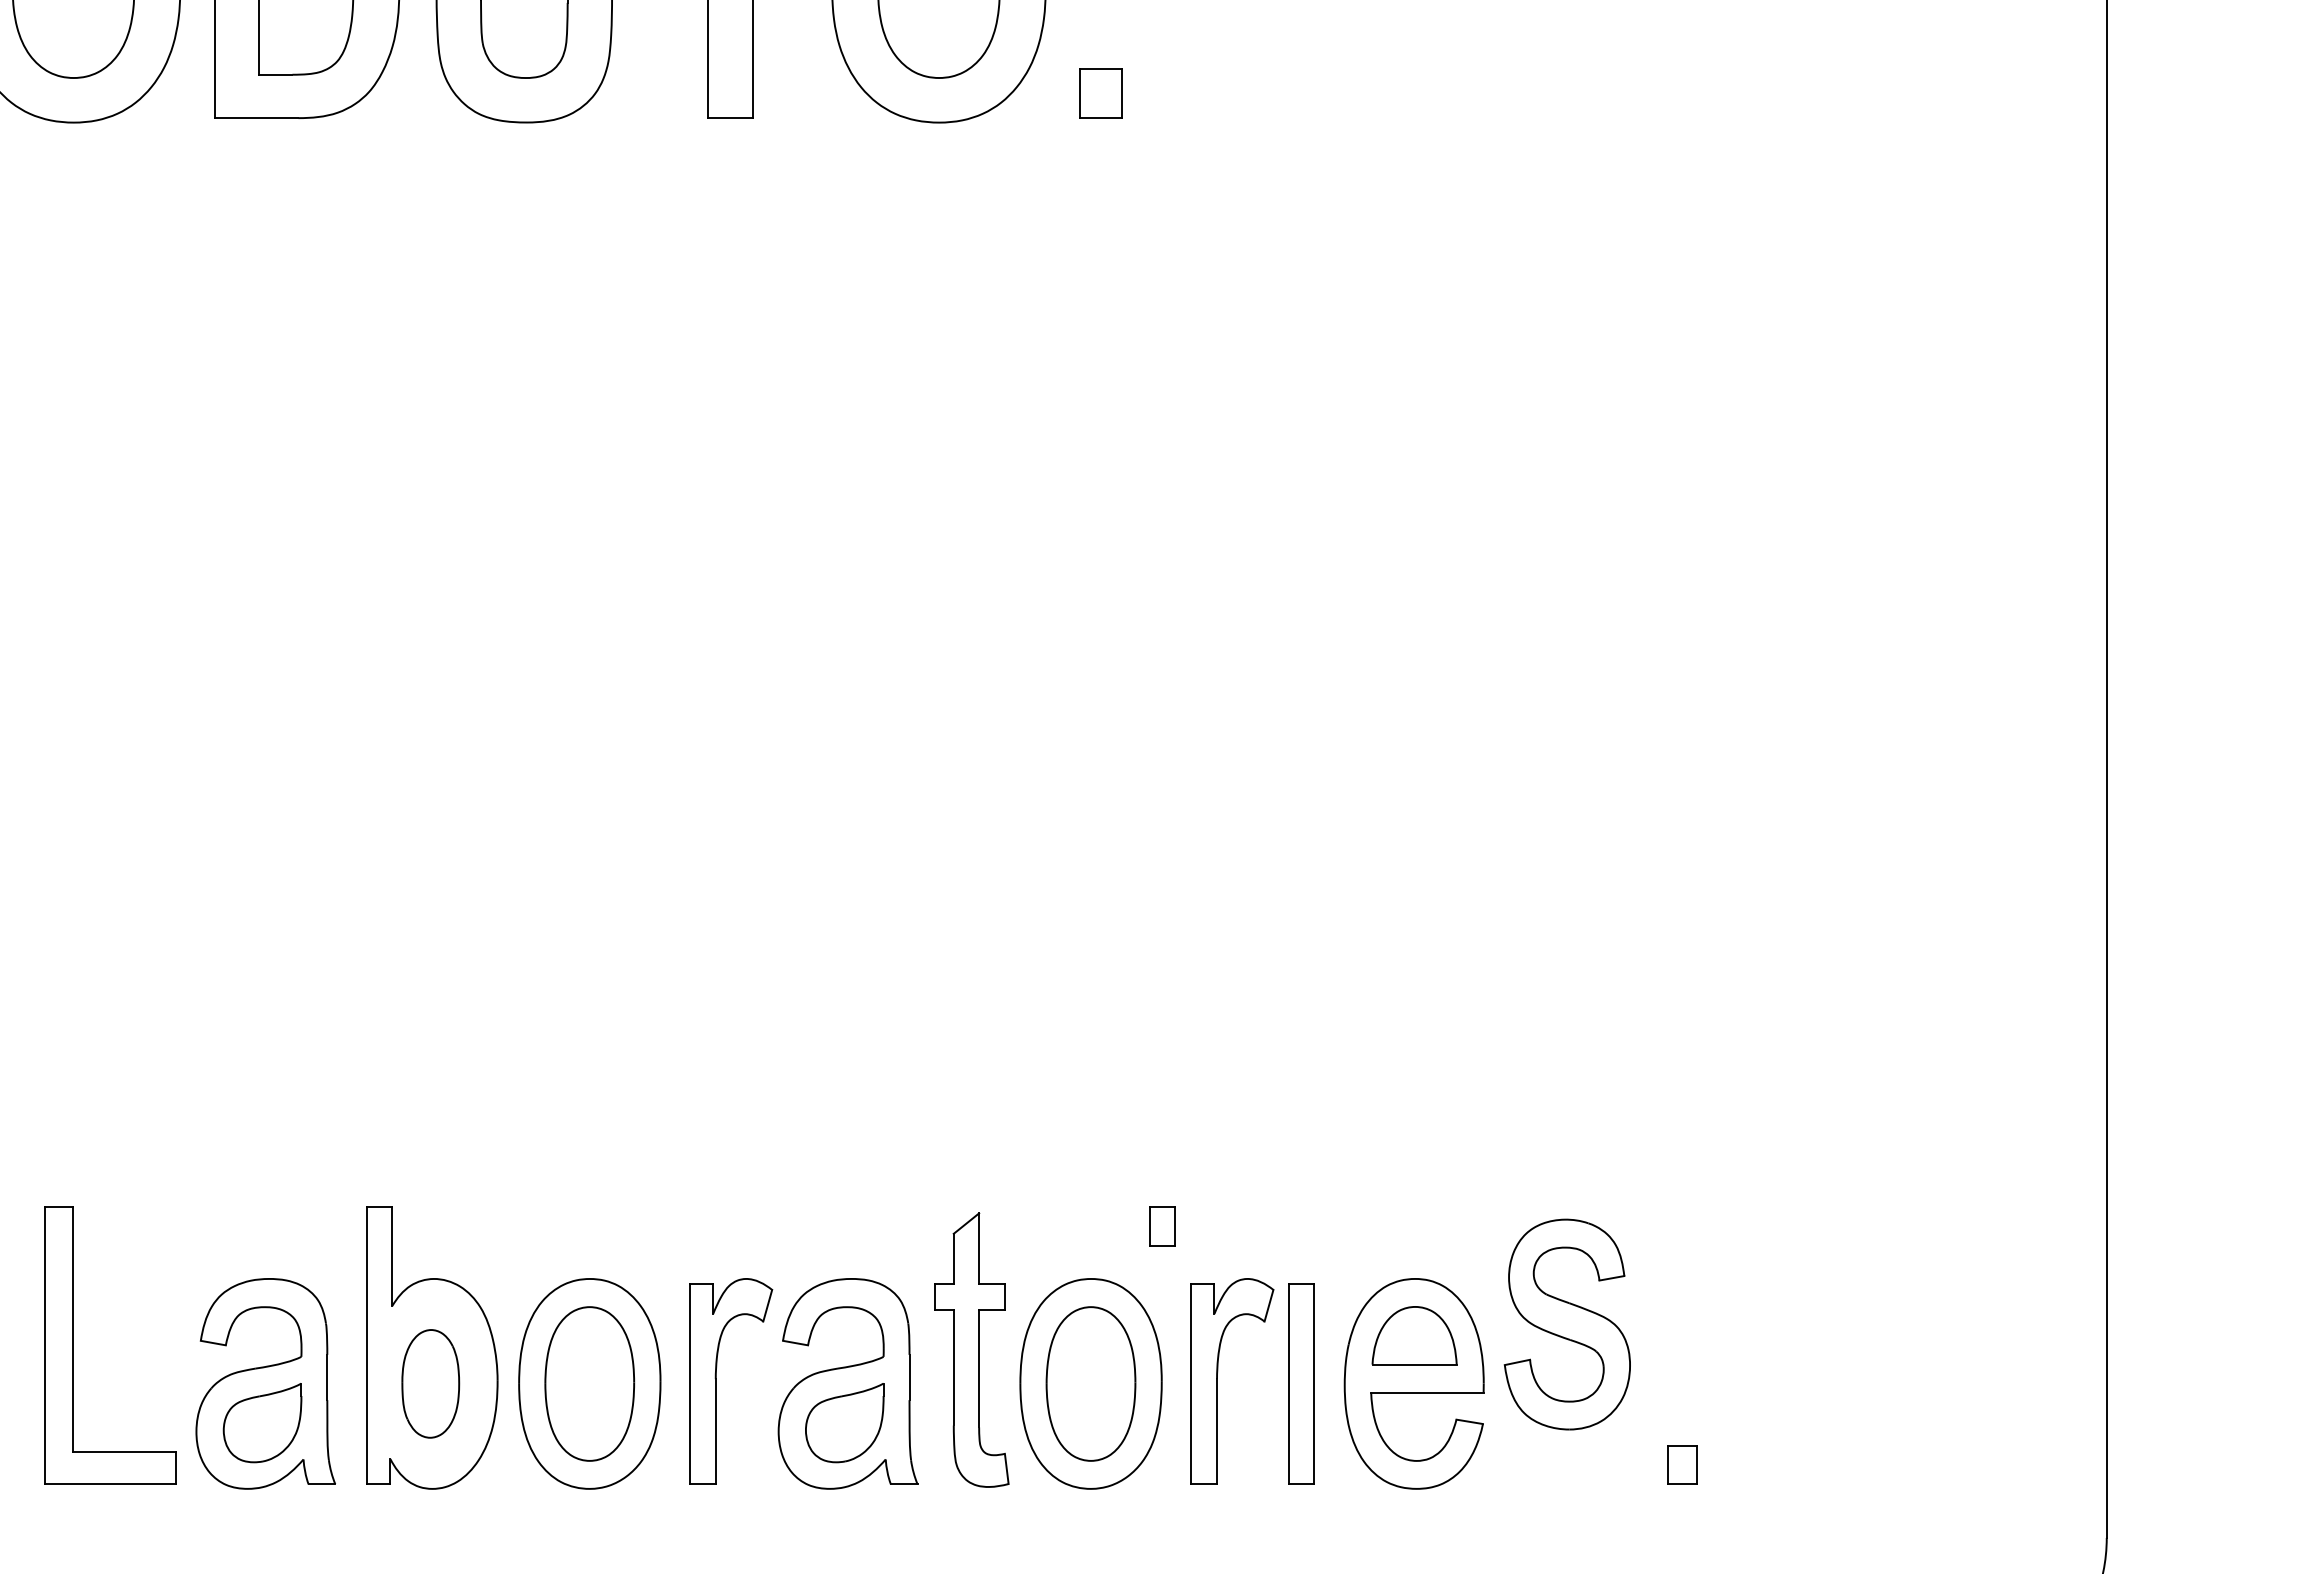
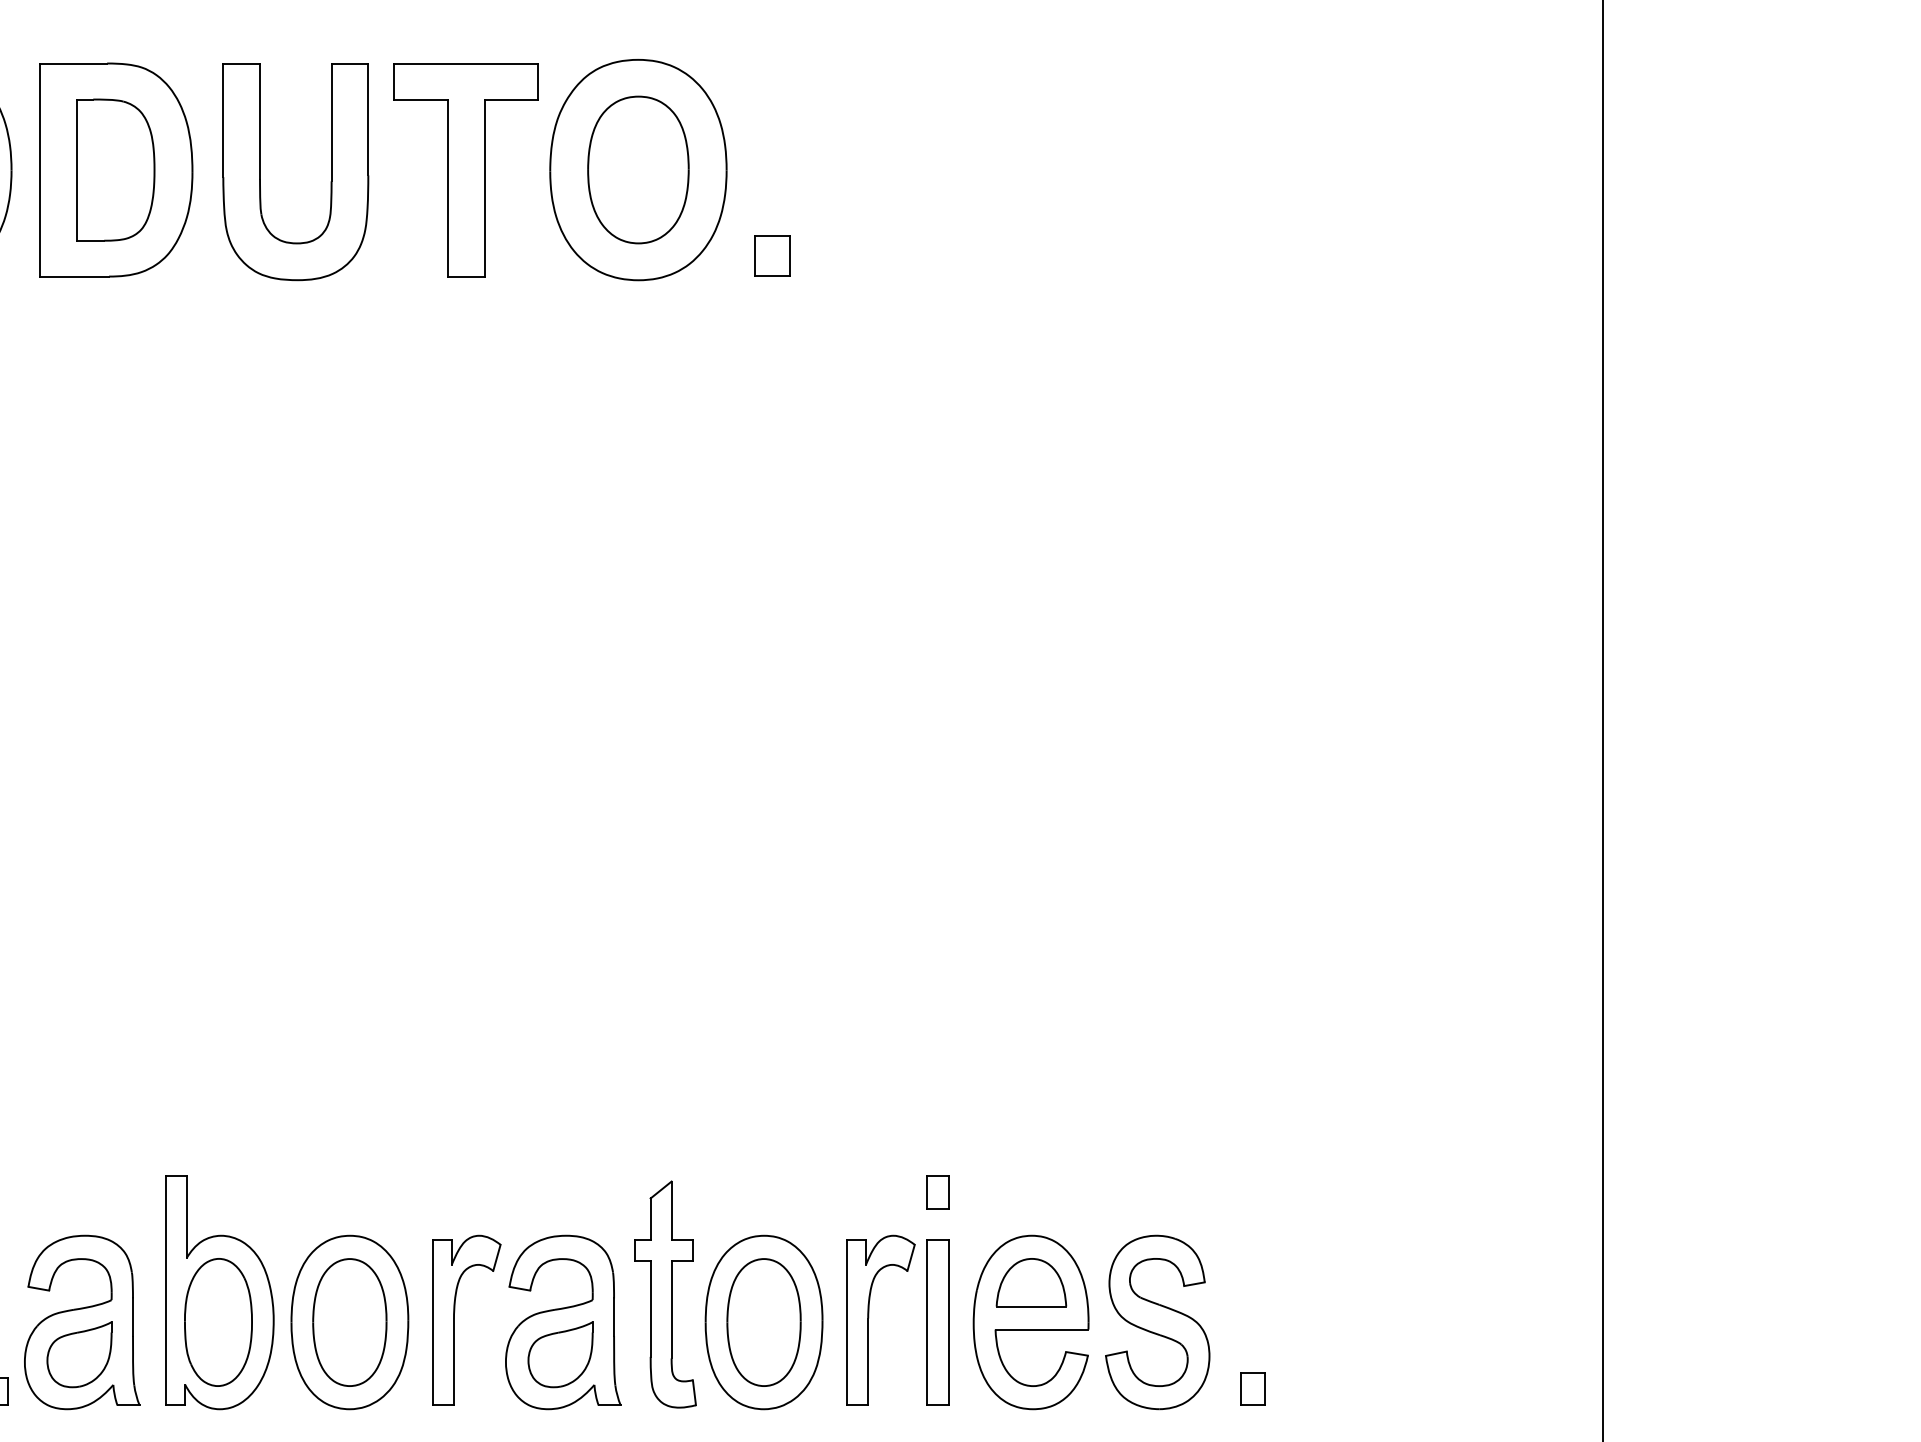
part: (1161, 1226) -> (937, 1192), moved
part: (1567, 1324) -> (1157, 1322), moved
part: (430, 1383) -> (218, 1322), size x1.43

